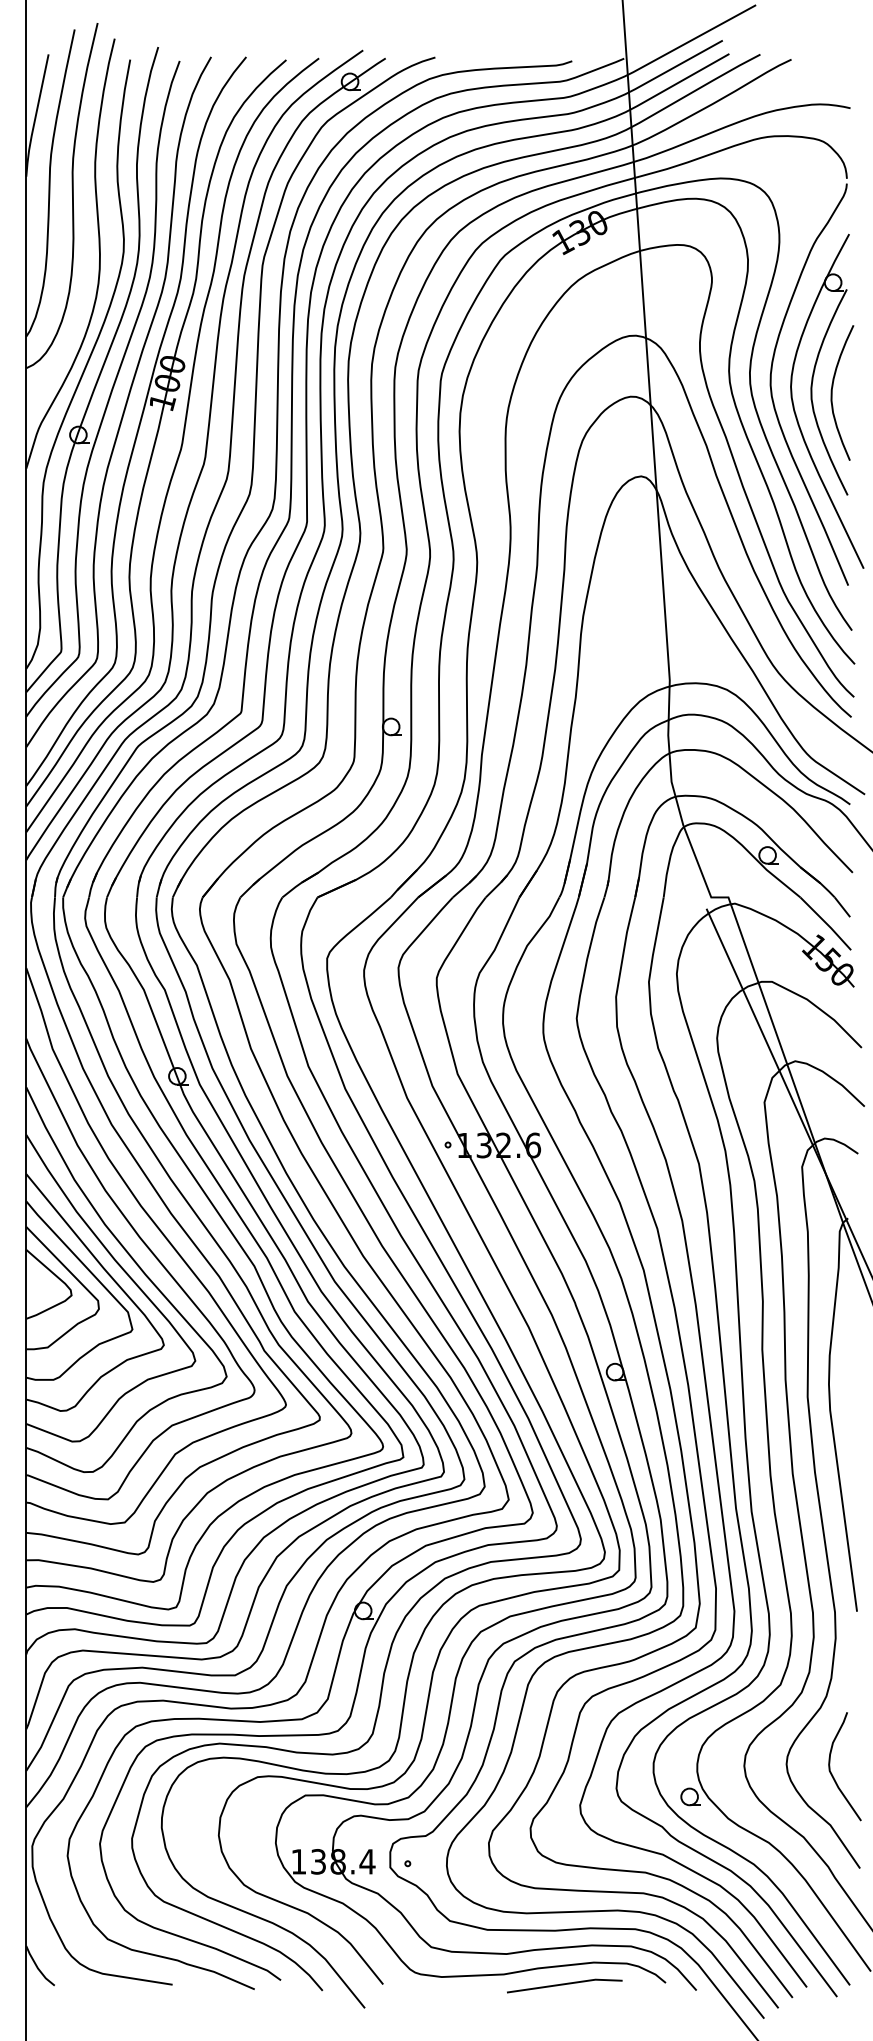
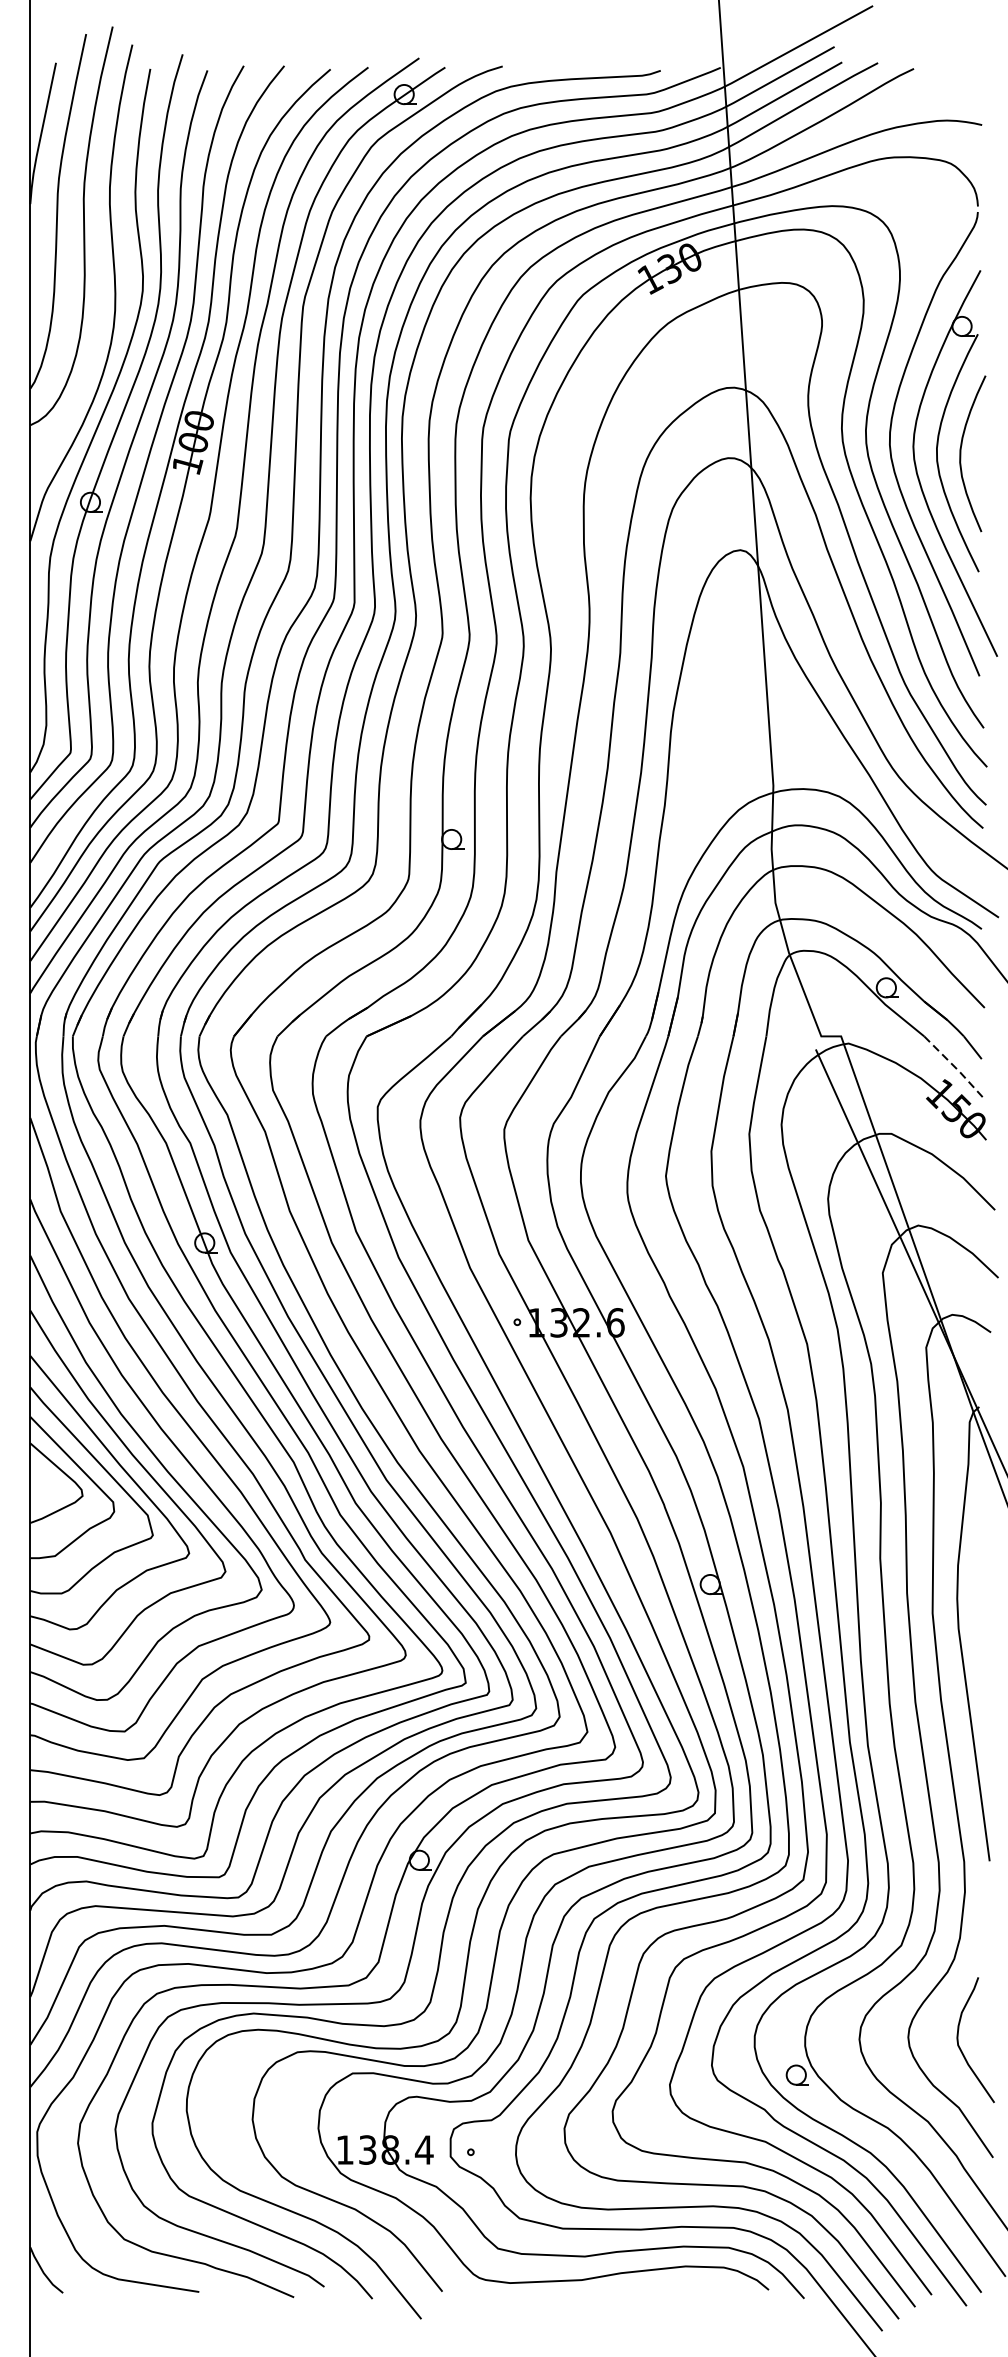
line: (827, 924) -> (955, 1067), solid -> dashed
line: (564, 1985) -> (651, 2292), removed

